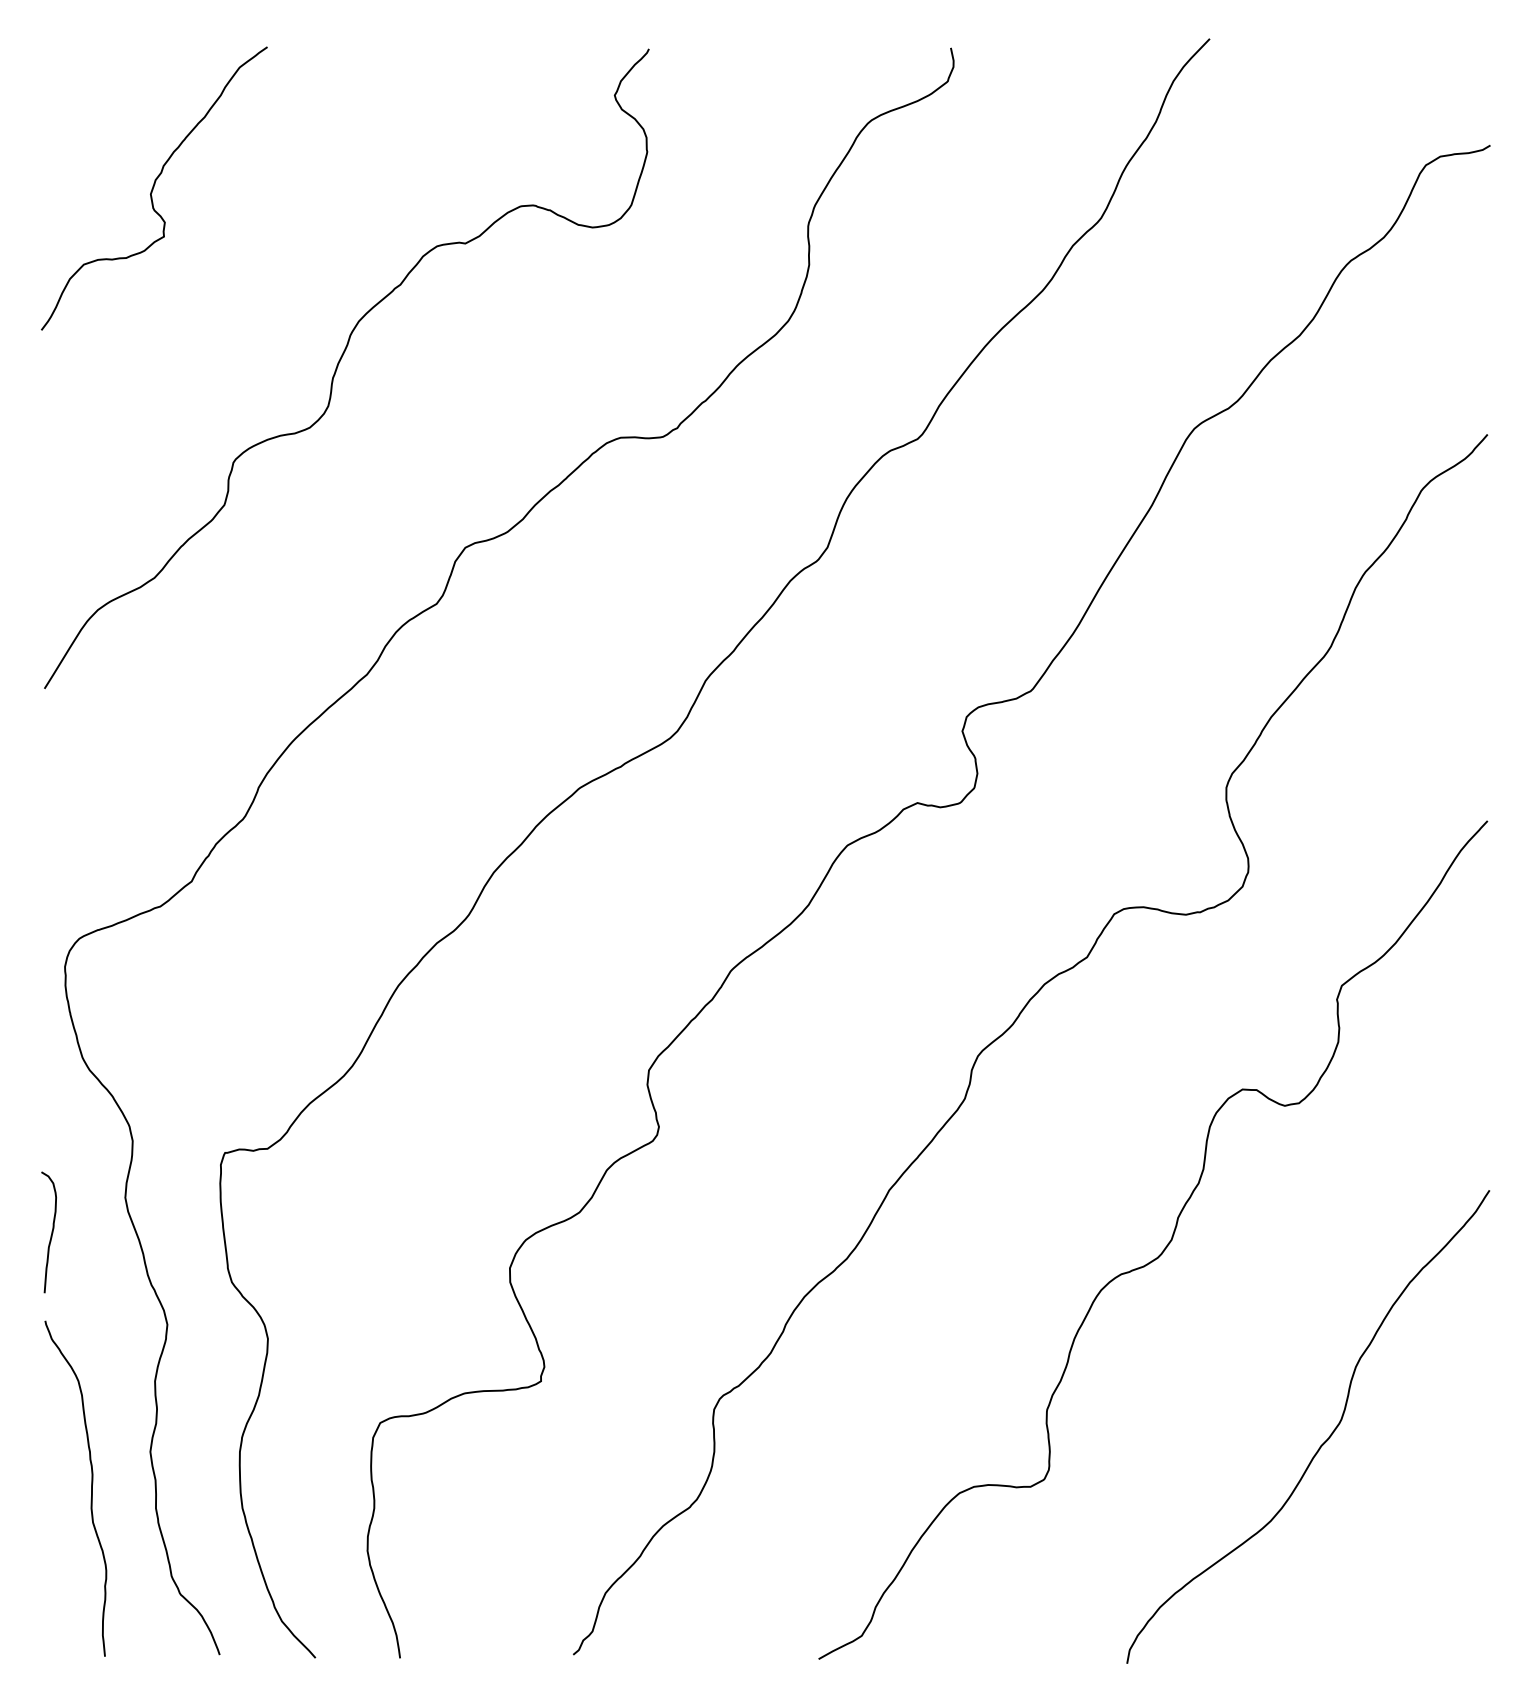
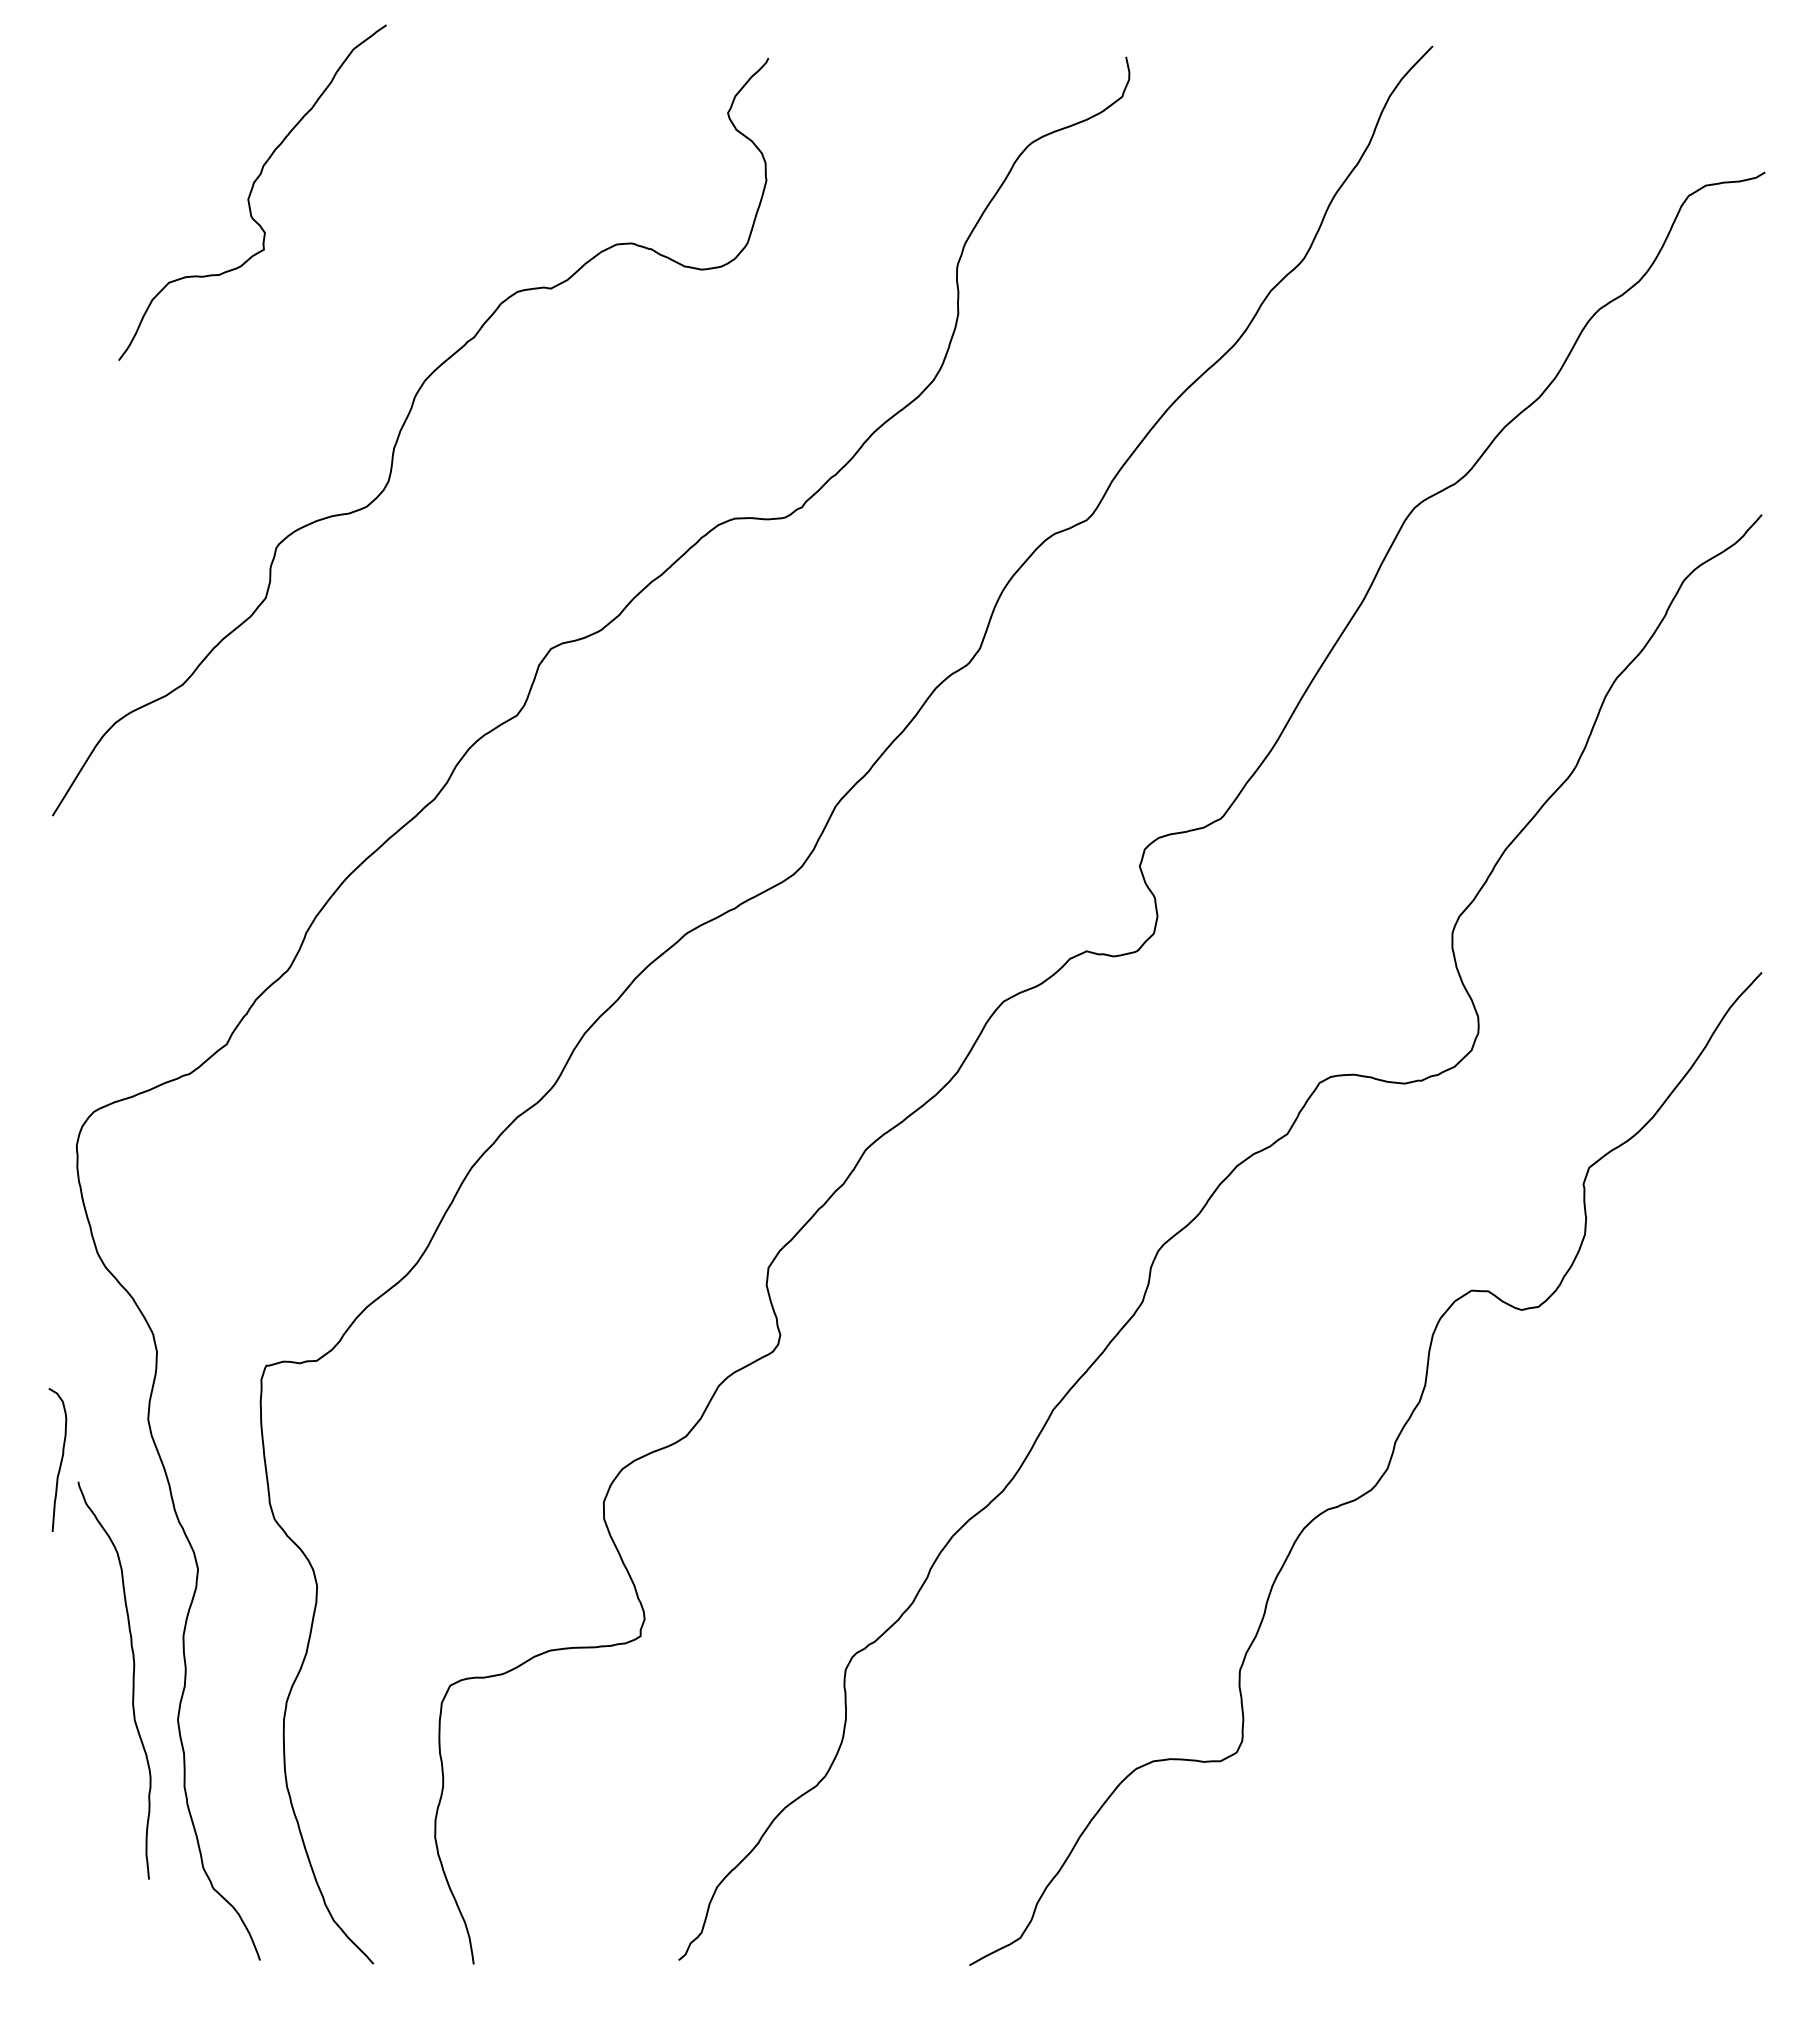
curve: (154, 187) -> (252, 191), moved
curve: (1324, 1441) -> (1568, 1707), removed
curve: (91, 1488) -> (133, 1680), moved

